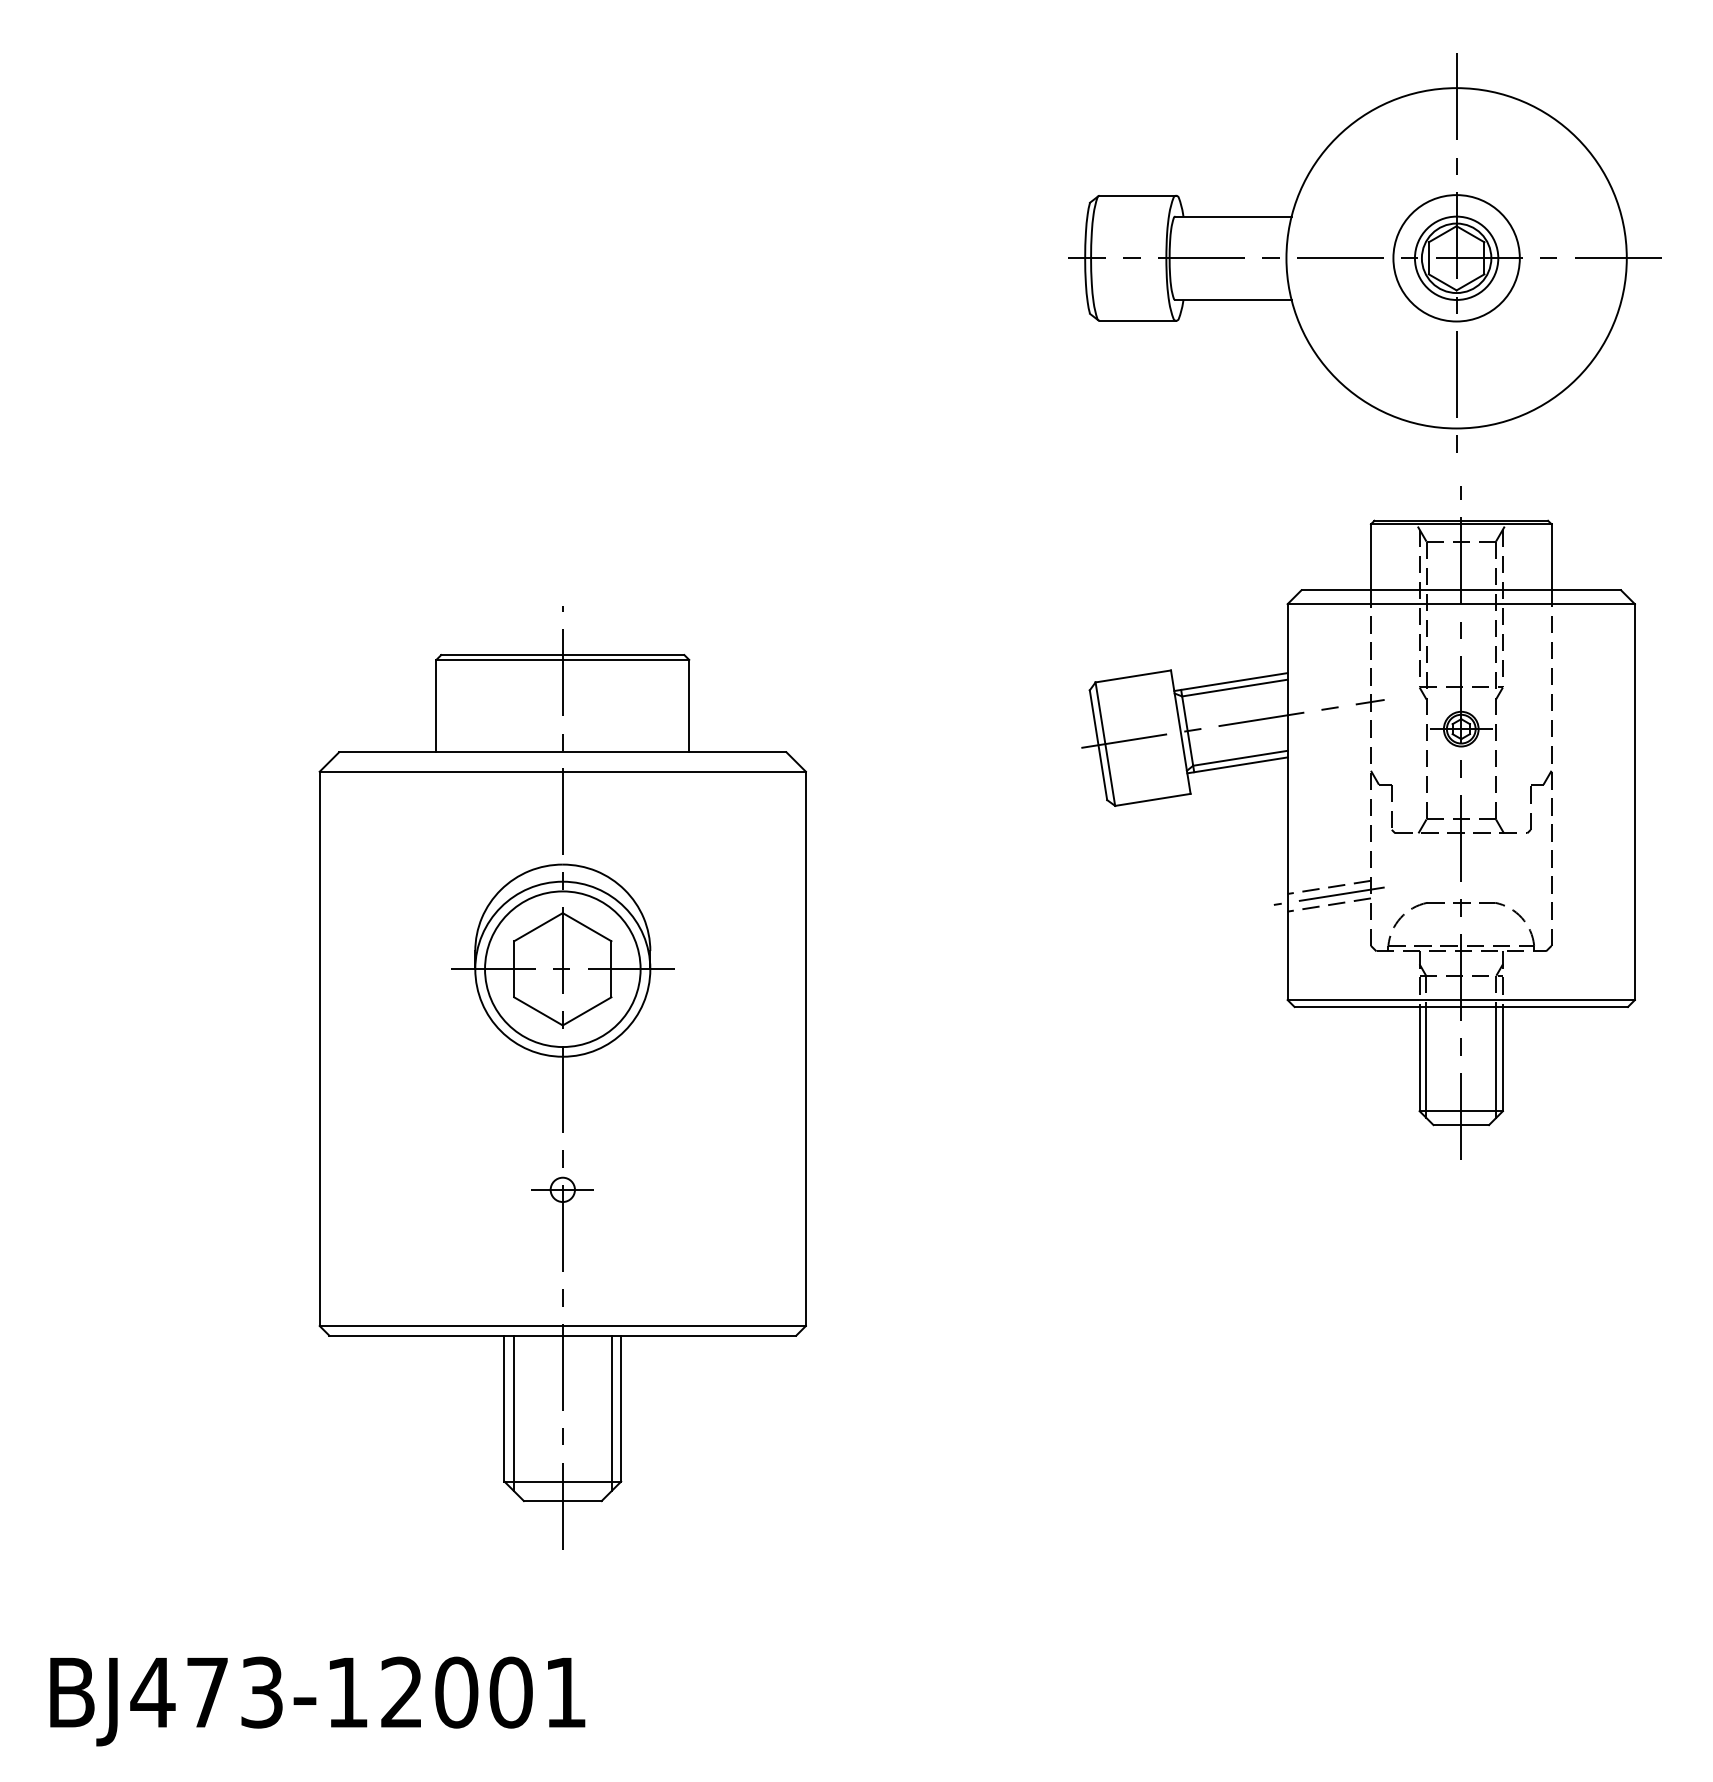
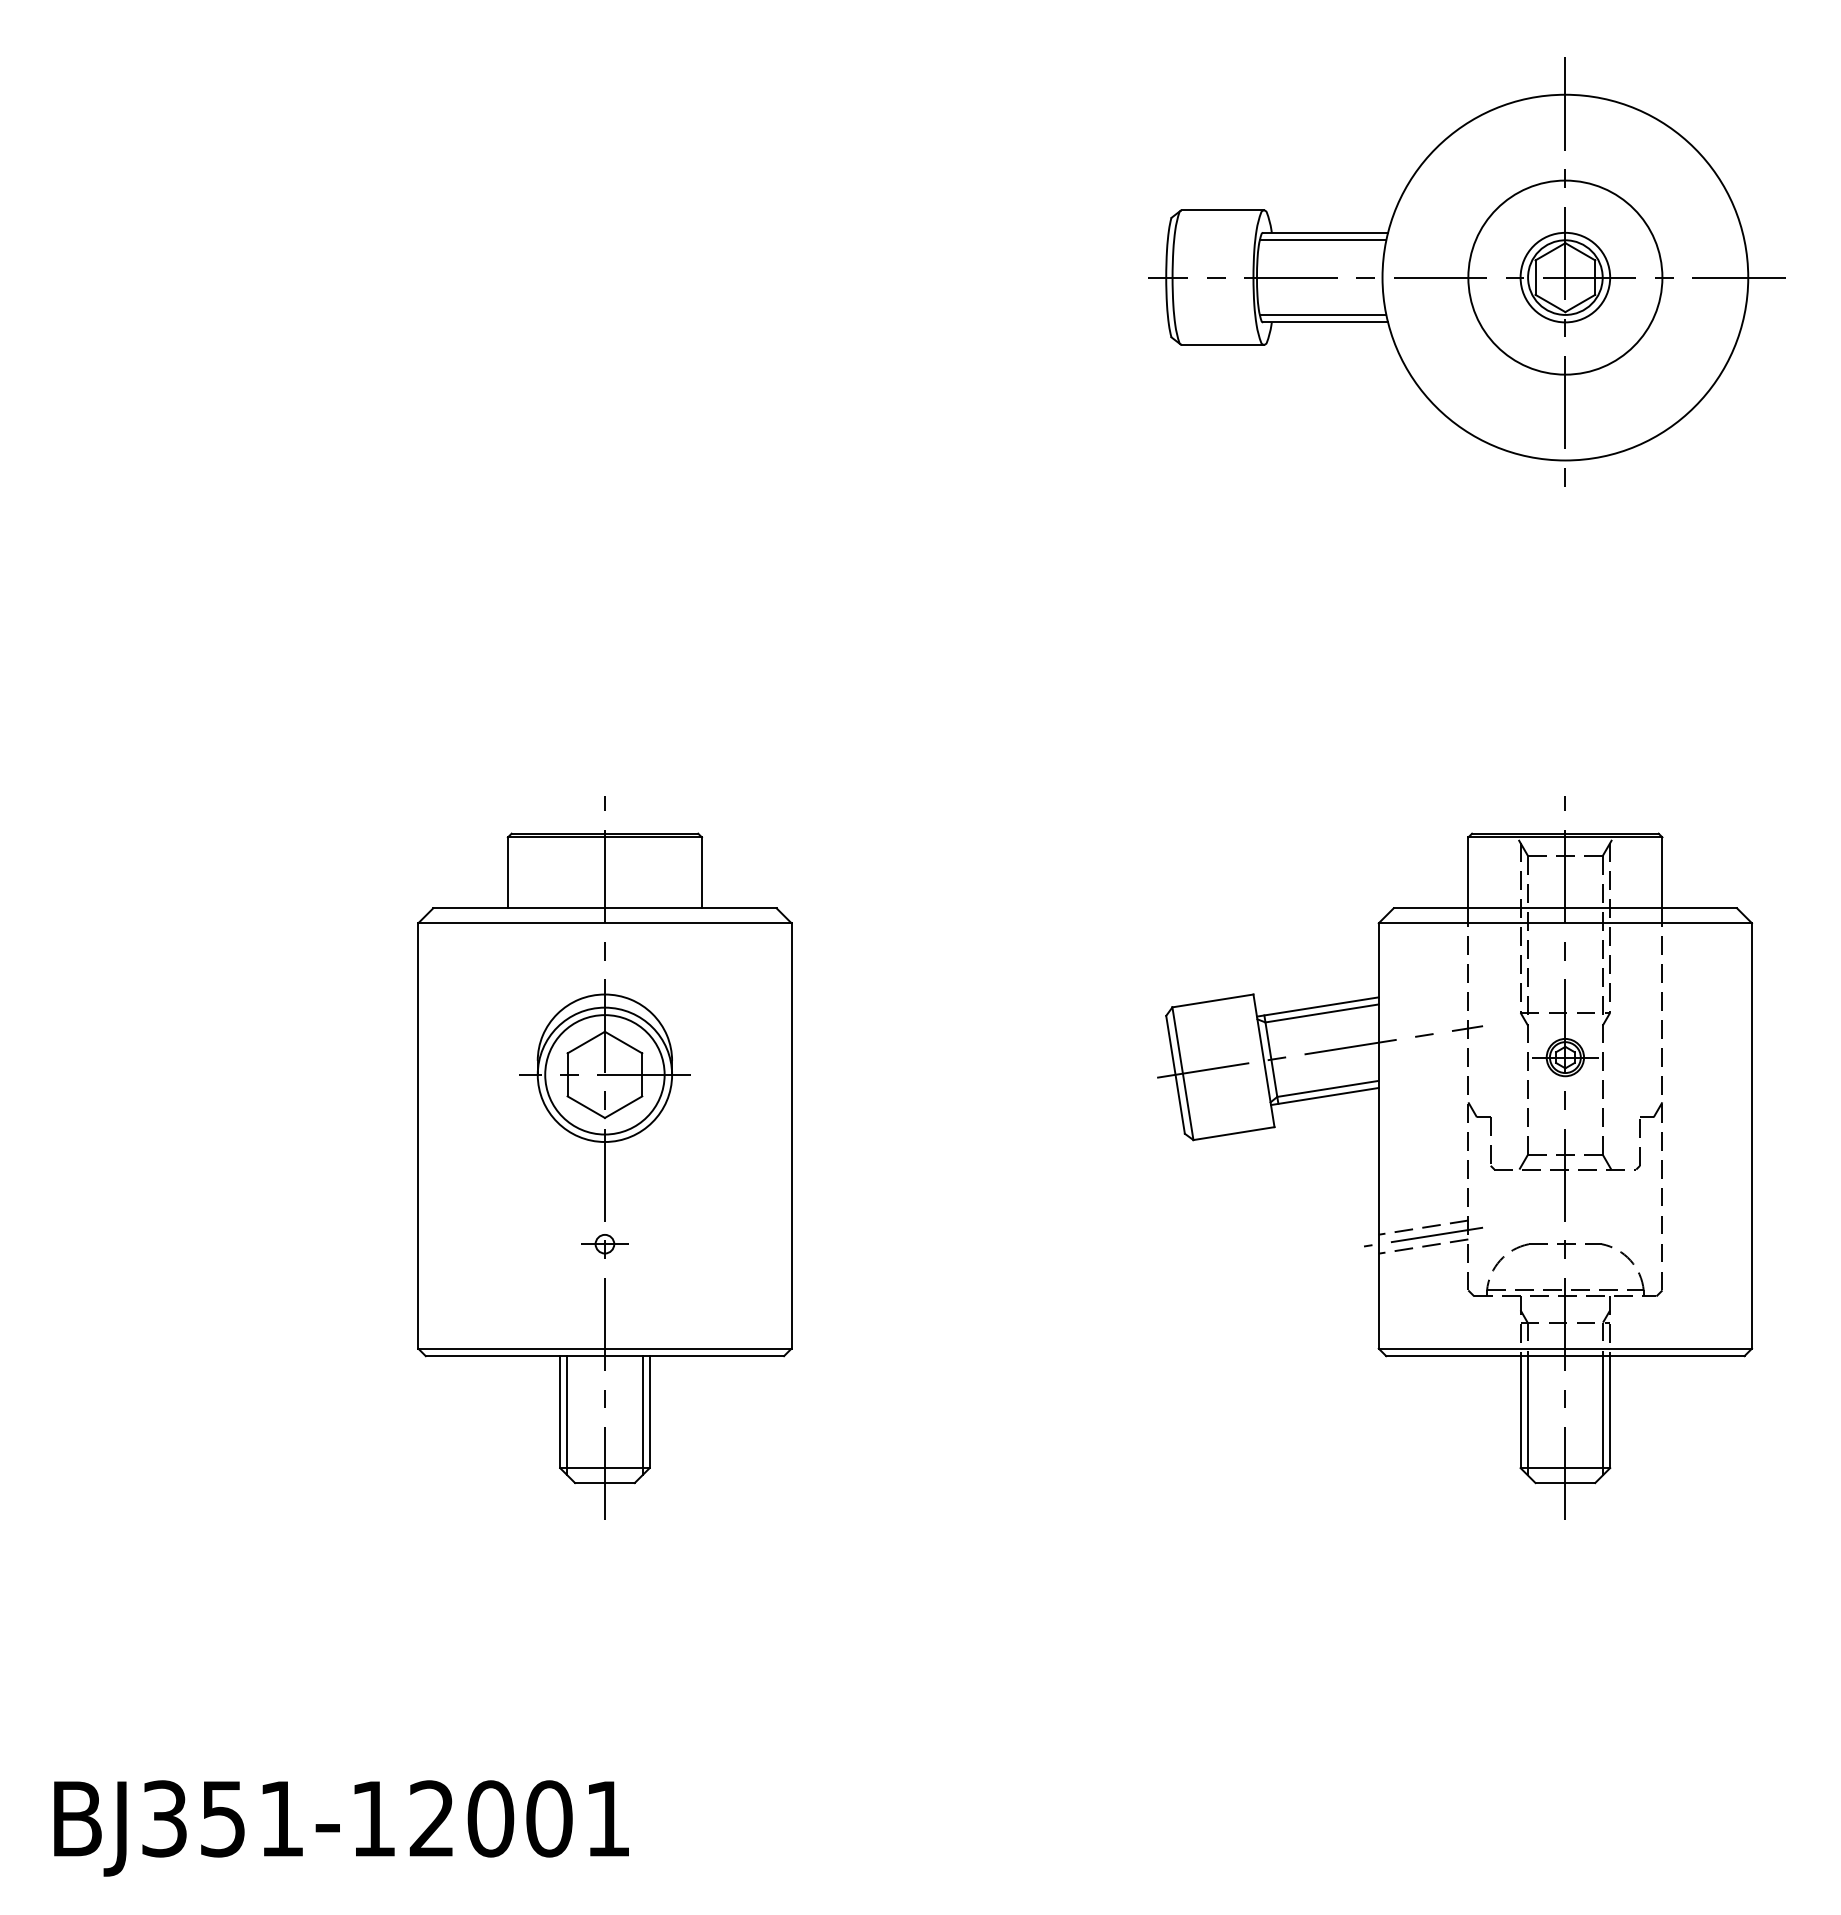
line: (1230, 222) -> (1322, 239), added
circle: (1456, 258) -> (1565, 277), size x1.43
line: (1230, 293) -> (1322, 315), added
part: (1359, 822) -> (1455, 1157), moved
part: (562, 1077) -> (604, 1157), size x0.71
text: (206, 1692) -> (221, 1818), BJ473-12001 -> BJ351-12001

